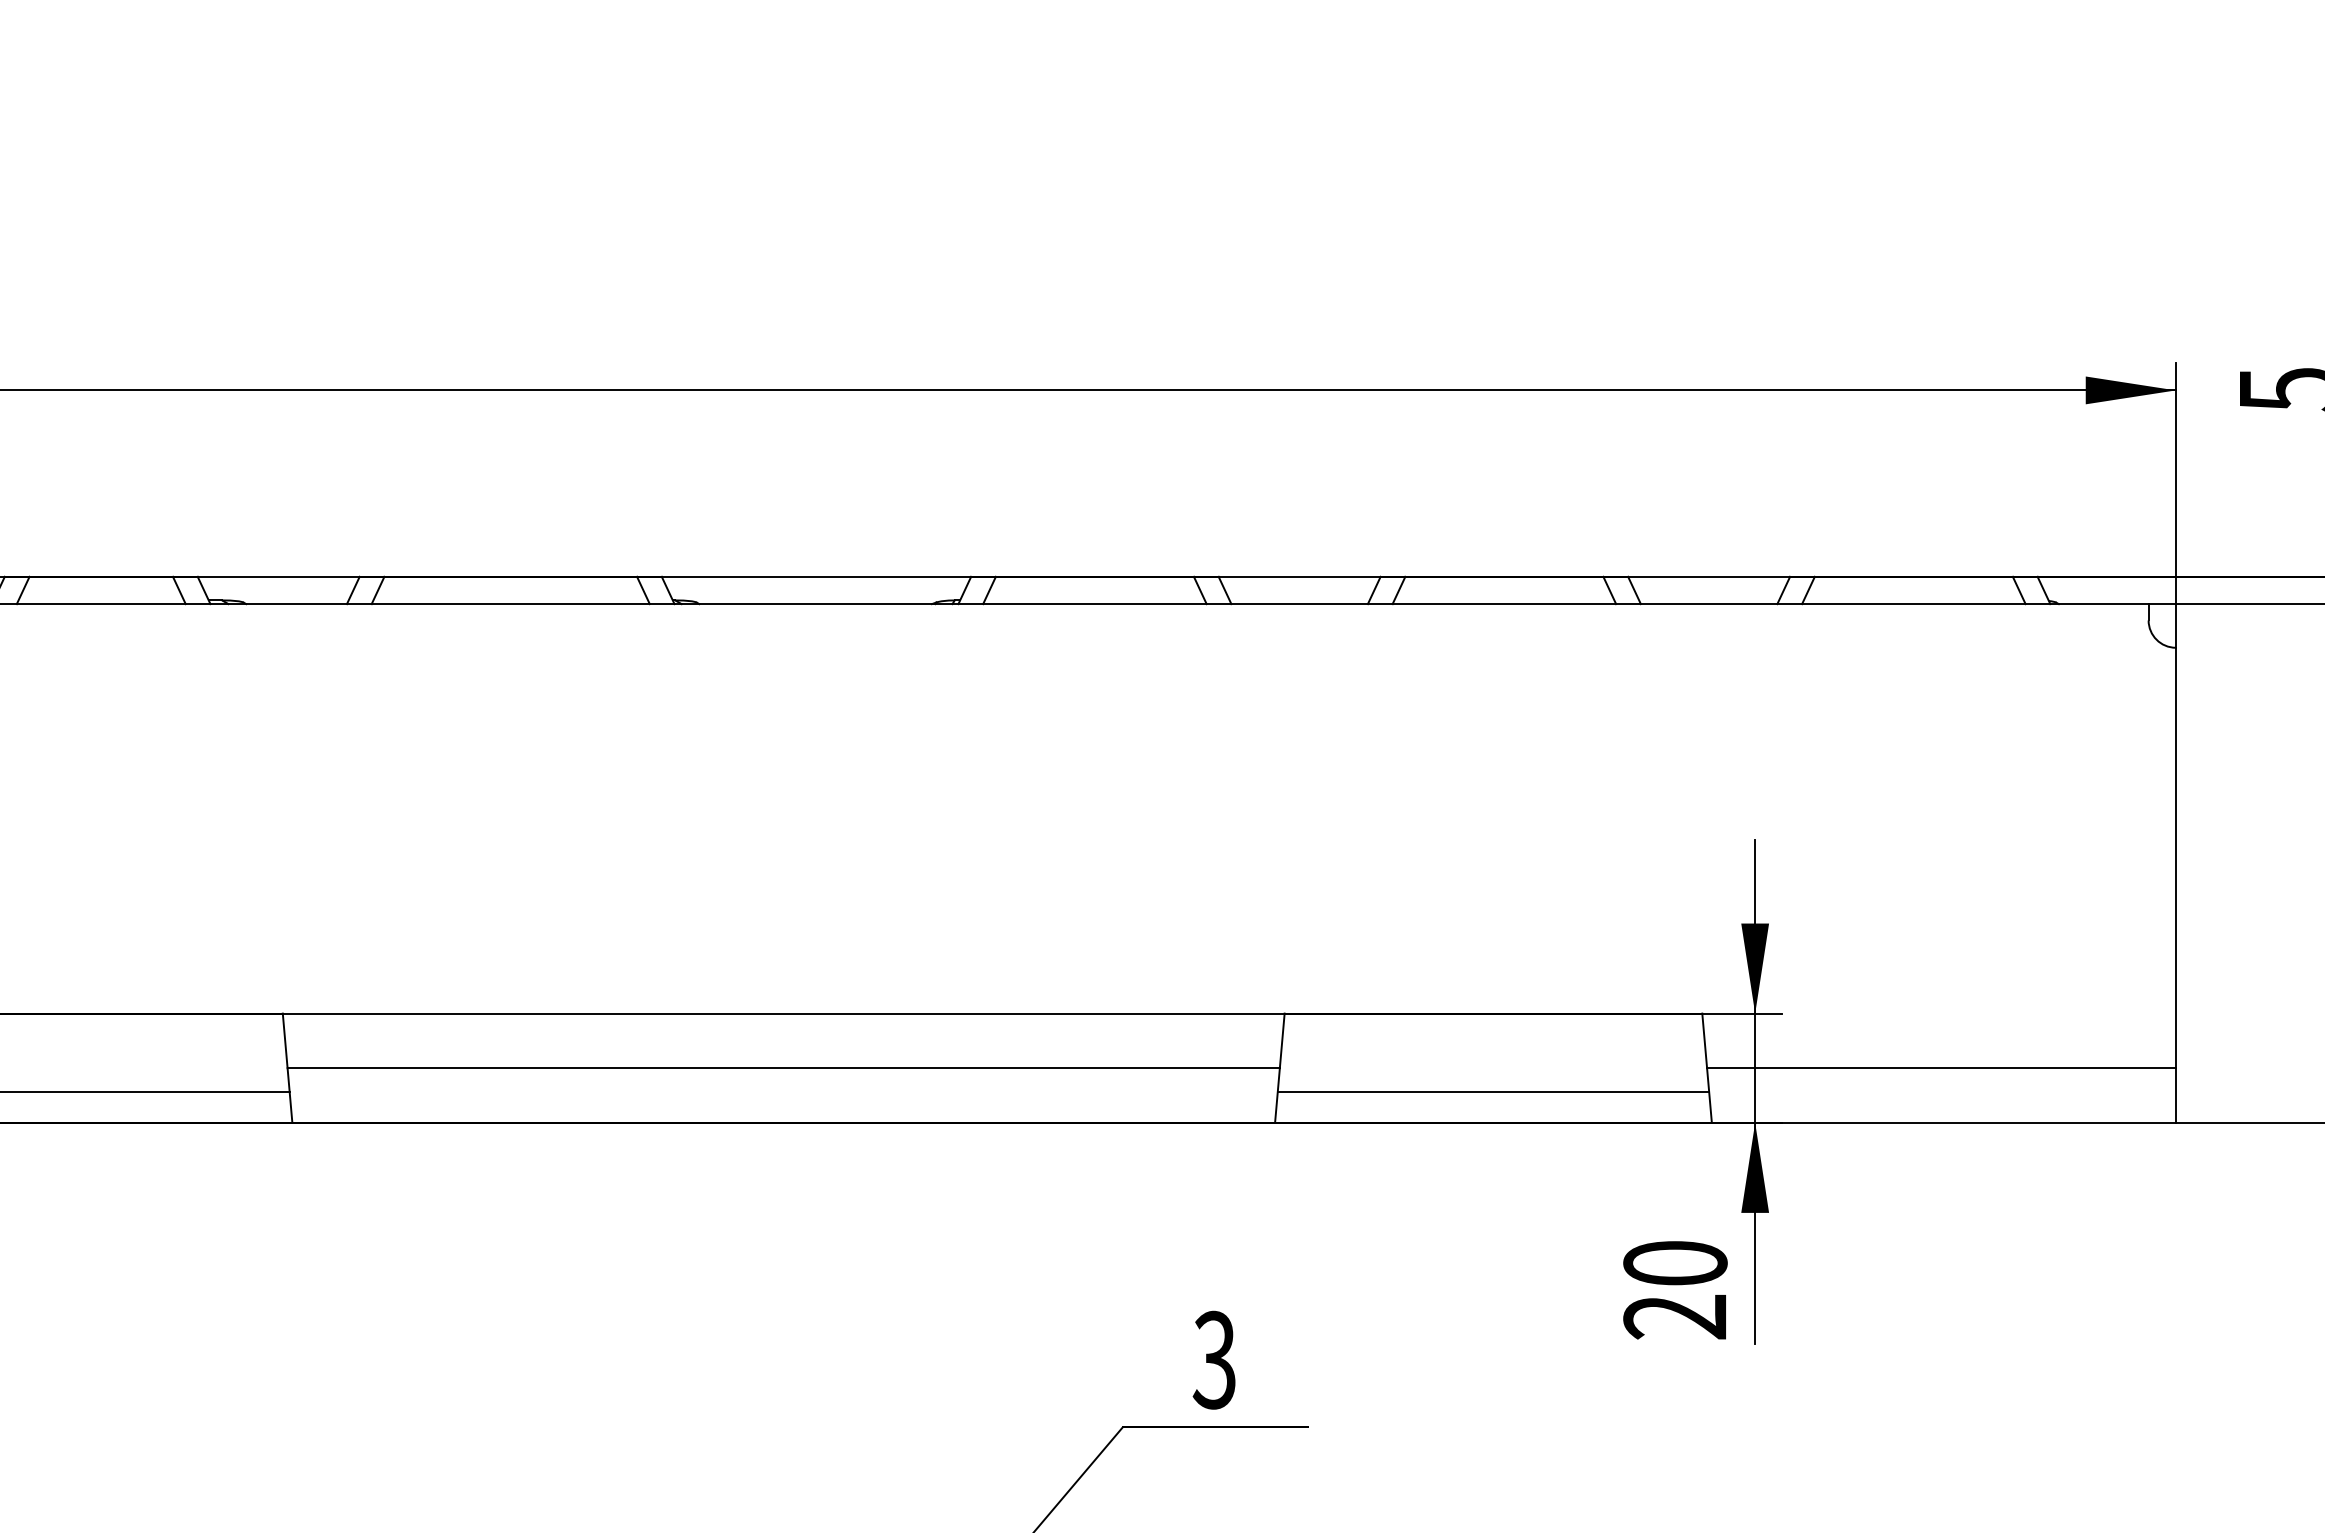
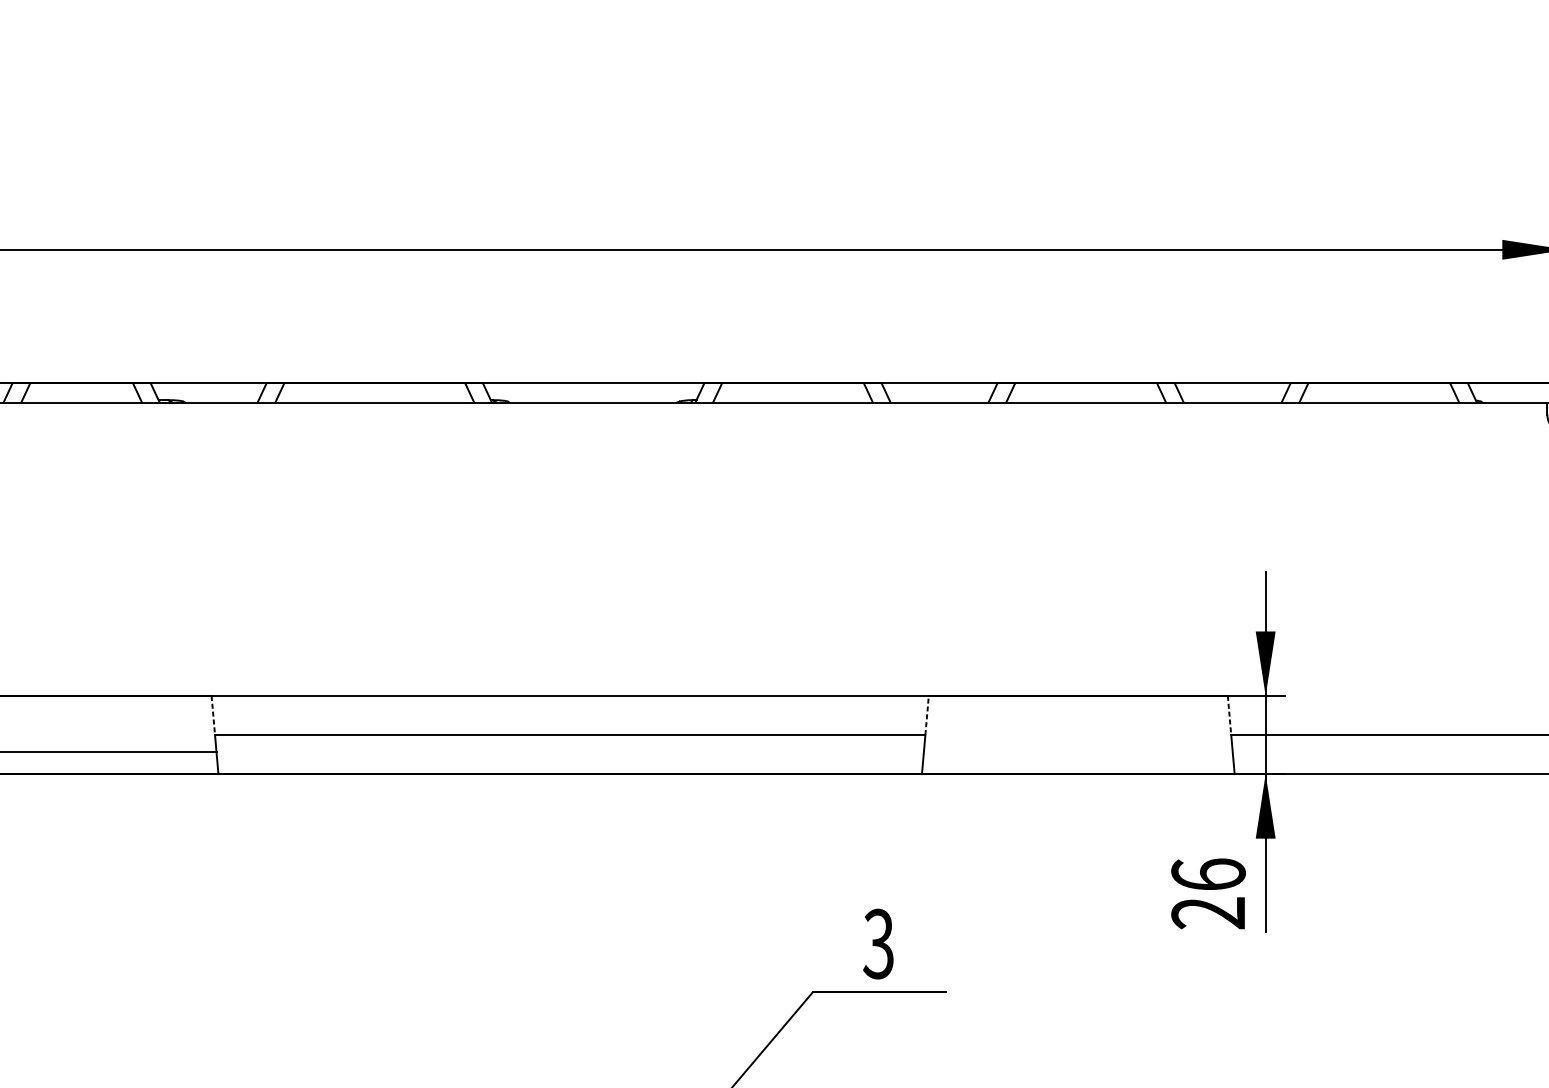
line: (1282, 1040) -> (927, 715), solid -> dashed
line: (285, 1041) -> (213, 715), solid -> dashed
line: (1704, 1041) -> (1229, 715), solid -> dashed
line: (1493, 1091) -> (1078, 751), removed
text: (1675, 1262) -> (1208, 874), 20 -> 26

